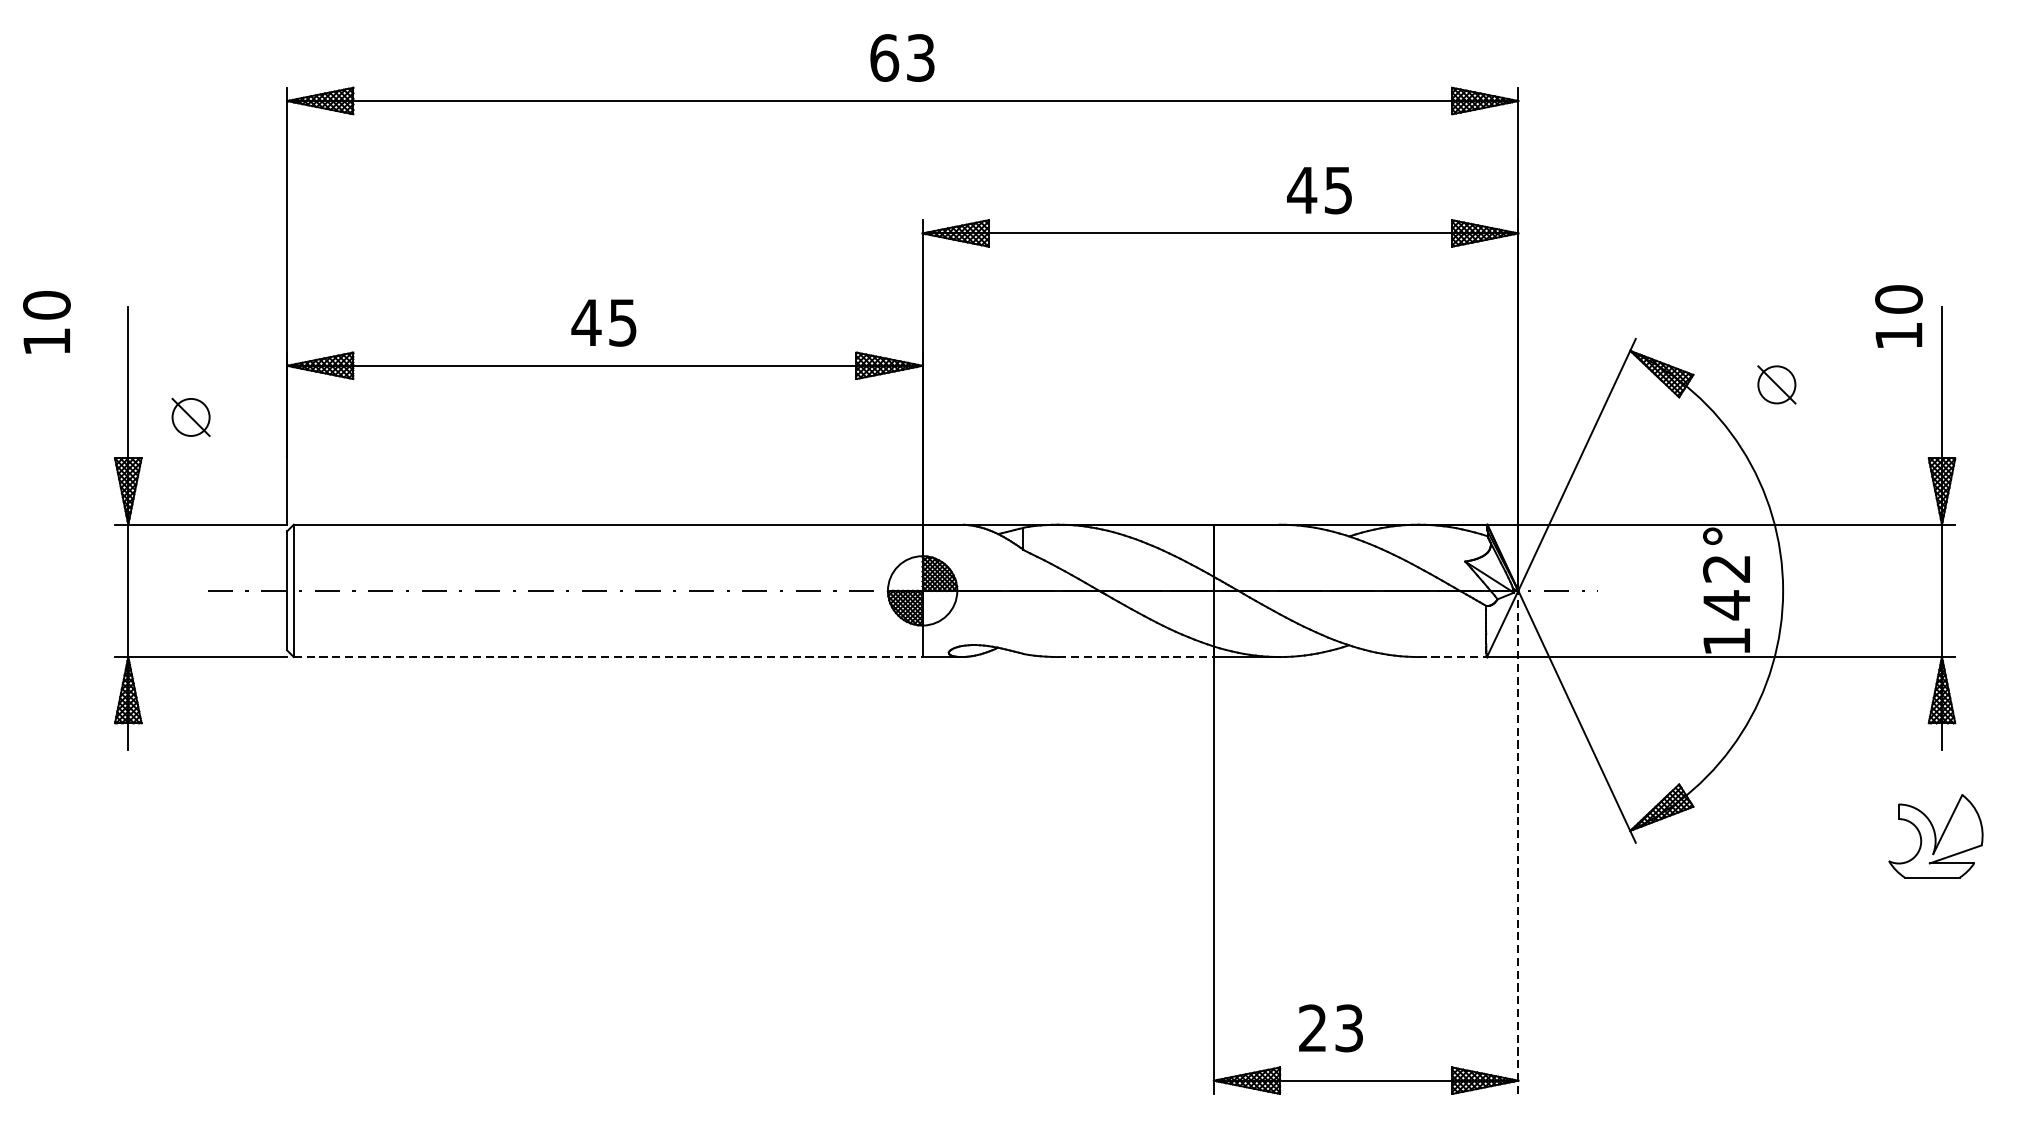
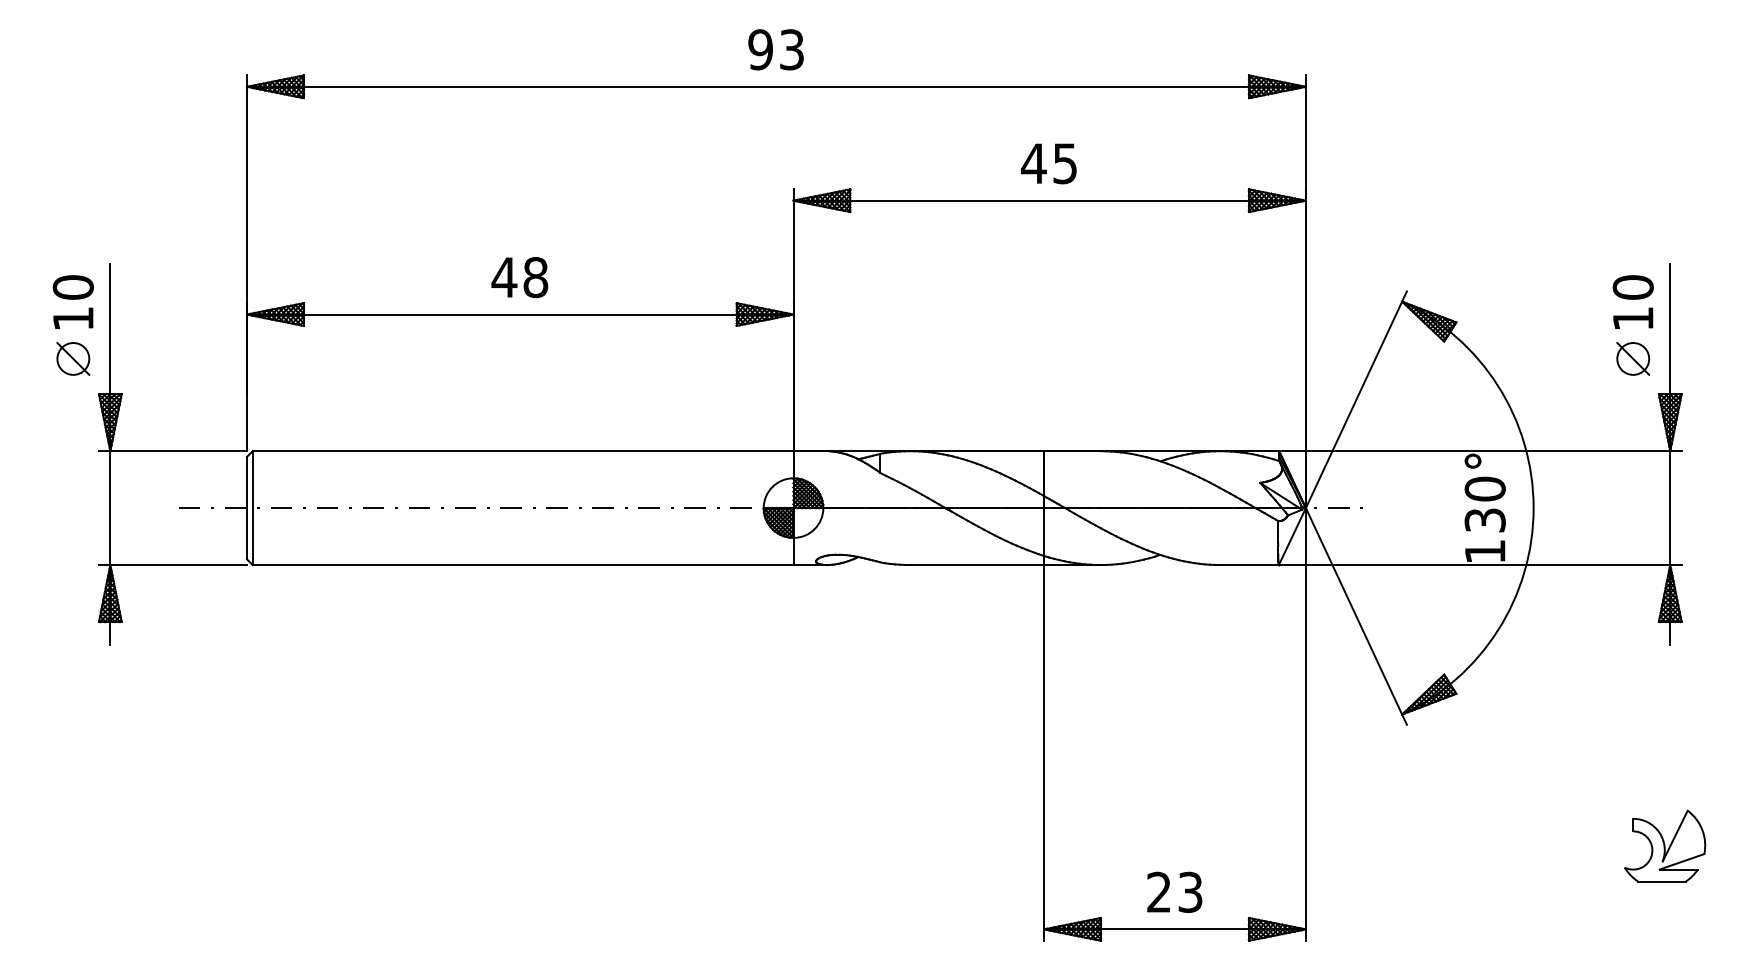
text: (884, 57) -> (760, 49), 63 -> 93
text: (1319, 190) -> (1048, 163), moved
text: (1898, 315) -> (1632, 301), moved
text: (45, 321) -> (72, 301), moved
text: (622, 322) -> (535, 277), 45 -> 48
part: (1777, 384) -> (1633, 358), moved
part: (191, 416) -> (73, 358), moved
text: (1726, 586) -> (1484, 504), 142° -> 130°
line: (608, 657) -> (523, 565), dashed -> solid
line: (1136, 657) -> (977, 565), dashed -> solid
line: (1452, 657) -> (1249, 565), dashed -> solid
part: (1936, 835) -> (1665, 845), moved
line: (1517, 841) -> (1305, 723), dashed -> solid
text: (1330, 1027) -> (1174, 891), moved

